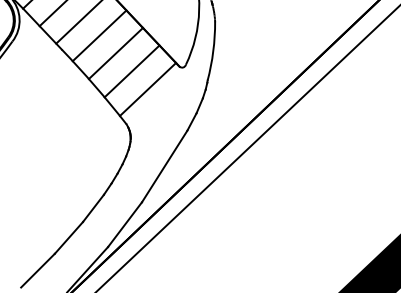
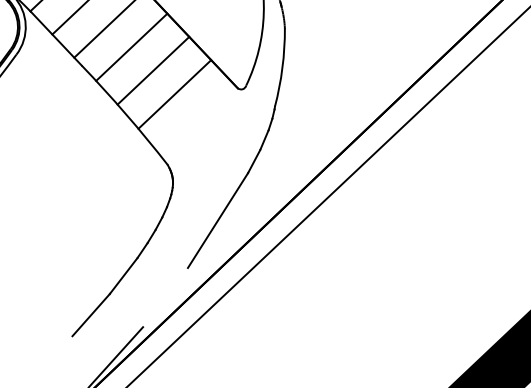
line: (147, 89) -> (195, 118), removed
line: (124, 224) -> (164, 297), removed
line: (37, 270) -> (49, 358), removed

